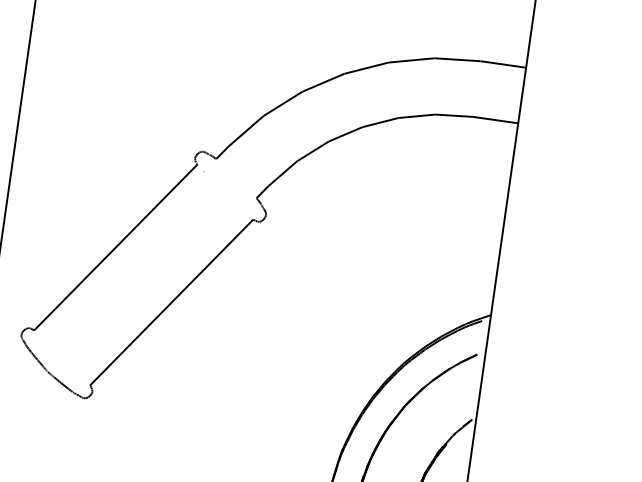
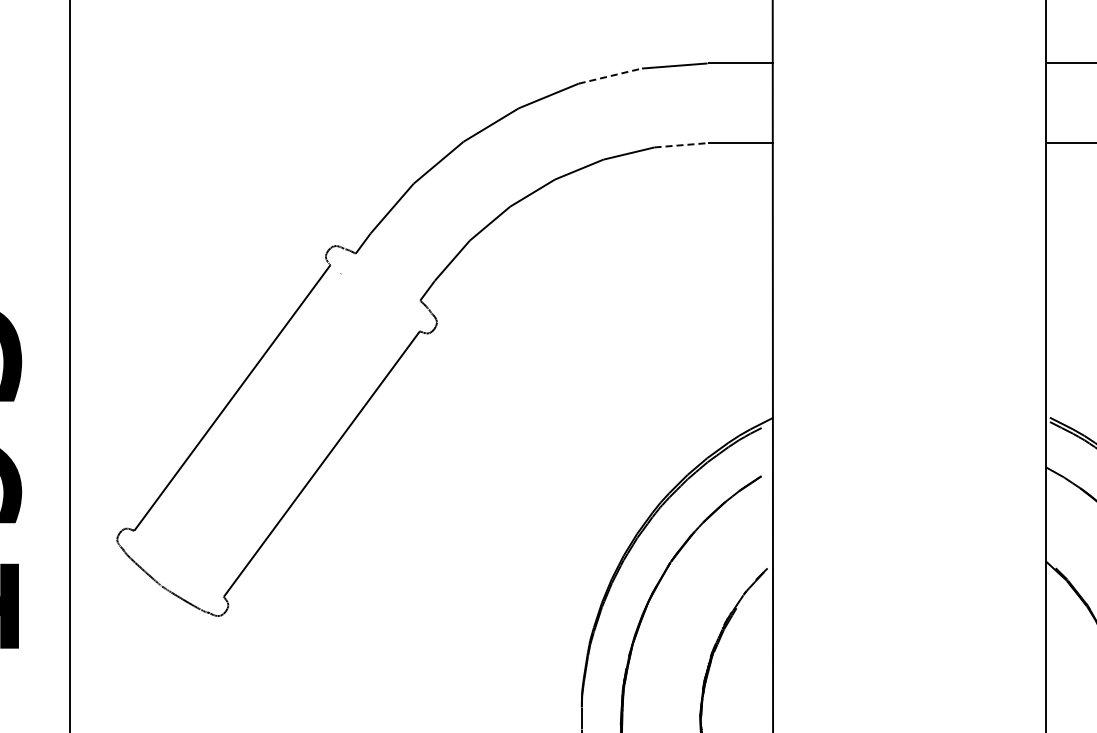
line: (411, 60) -> (610, 76), solid -> dashed
line: (454, 115) -> (681, 145), solid -> dashed

